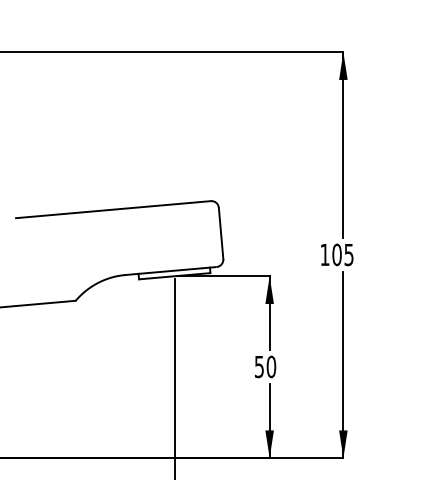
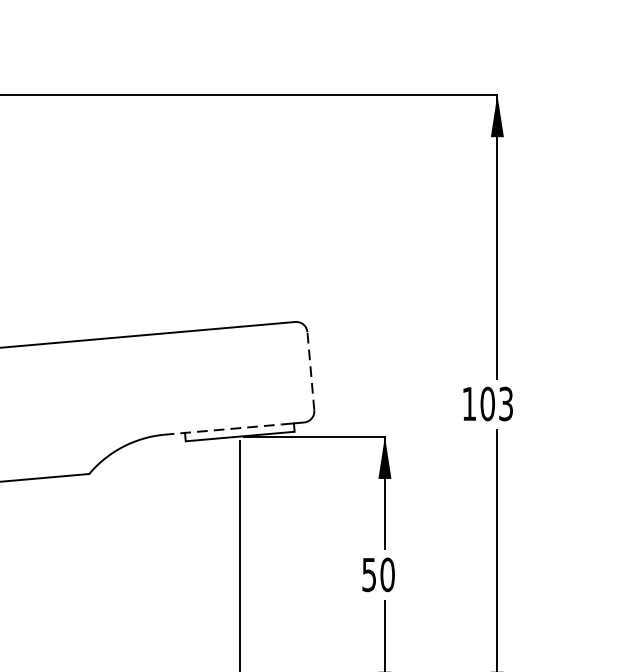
line: (221, 233) -> (311, 371), solid -> dashed
text: (349, 254) -> (506, 403), 105 -> 103
line: (163, 271) -> (223, 429), solid -> dashed

